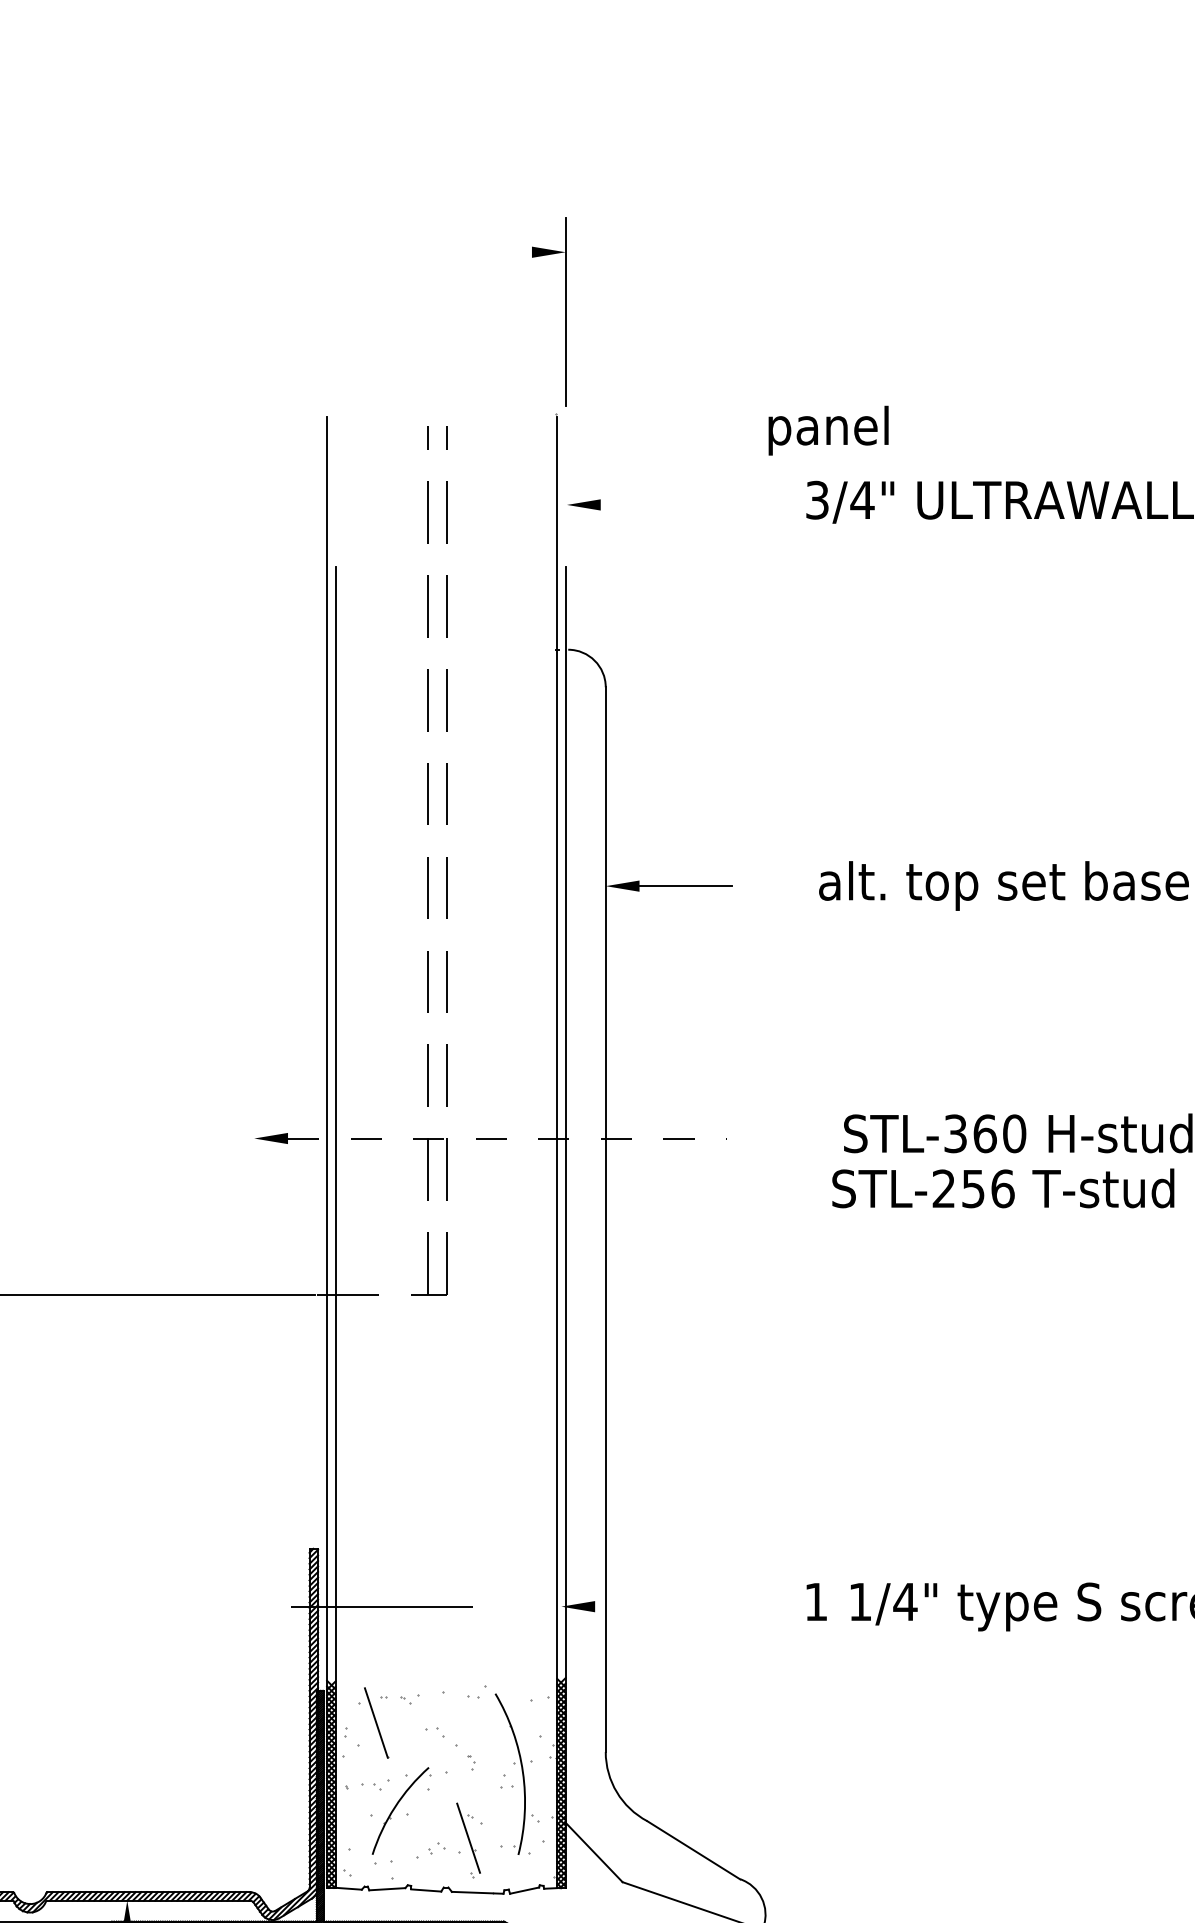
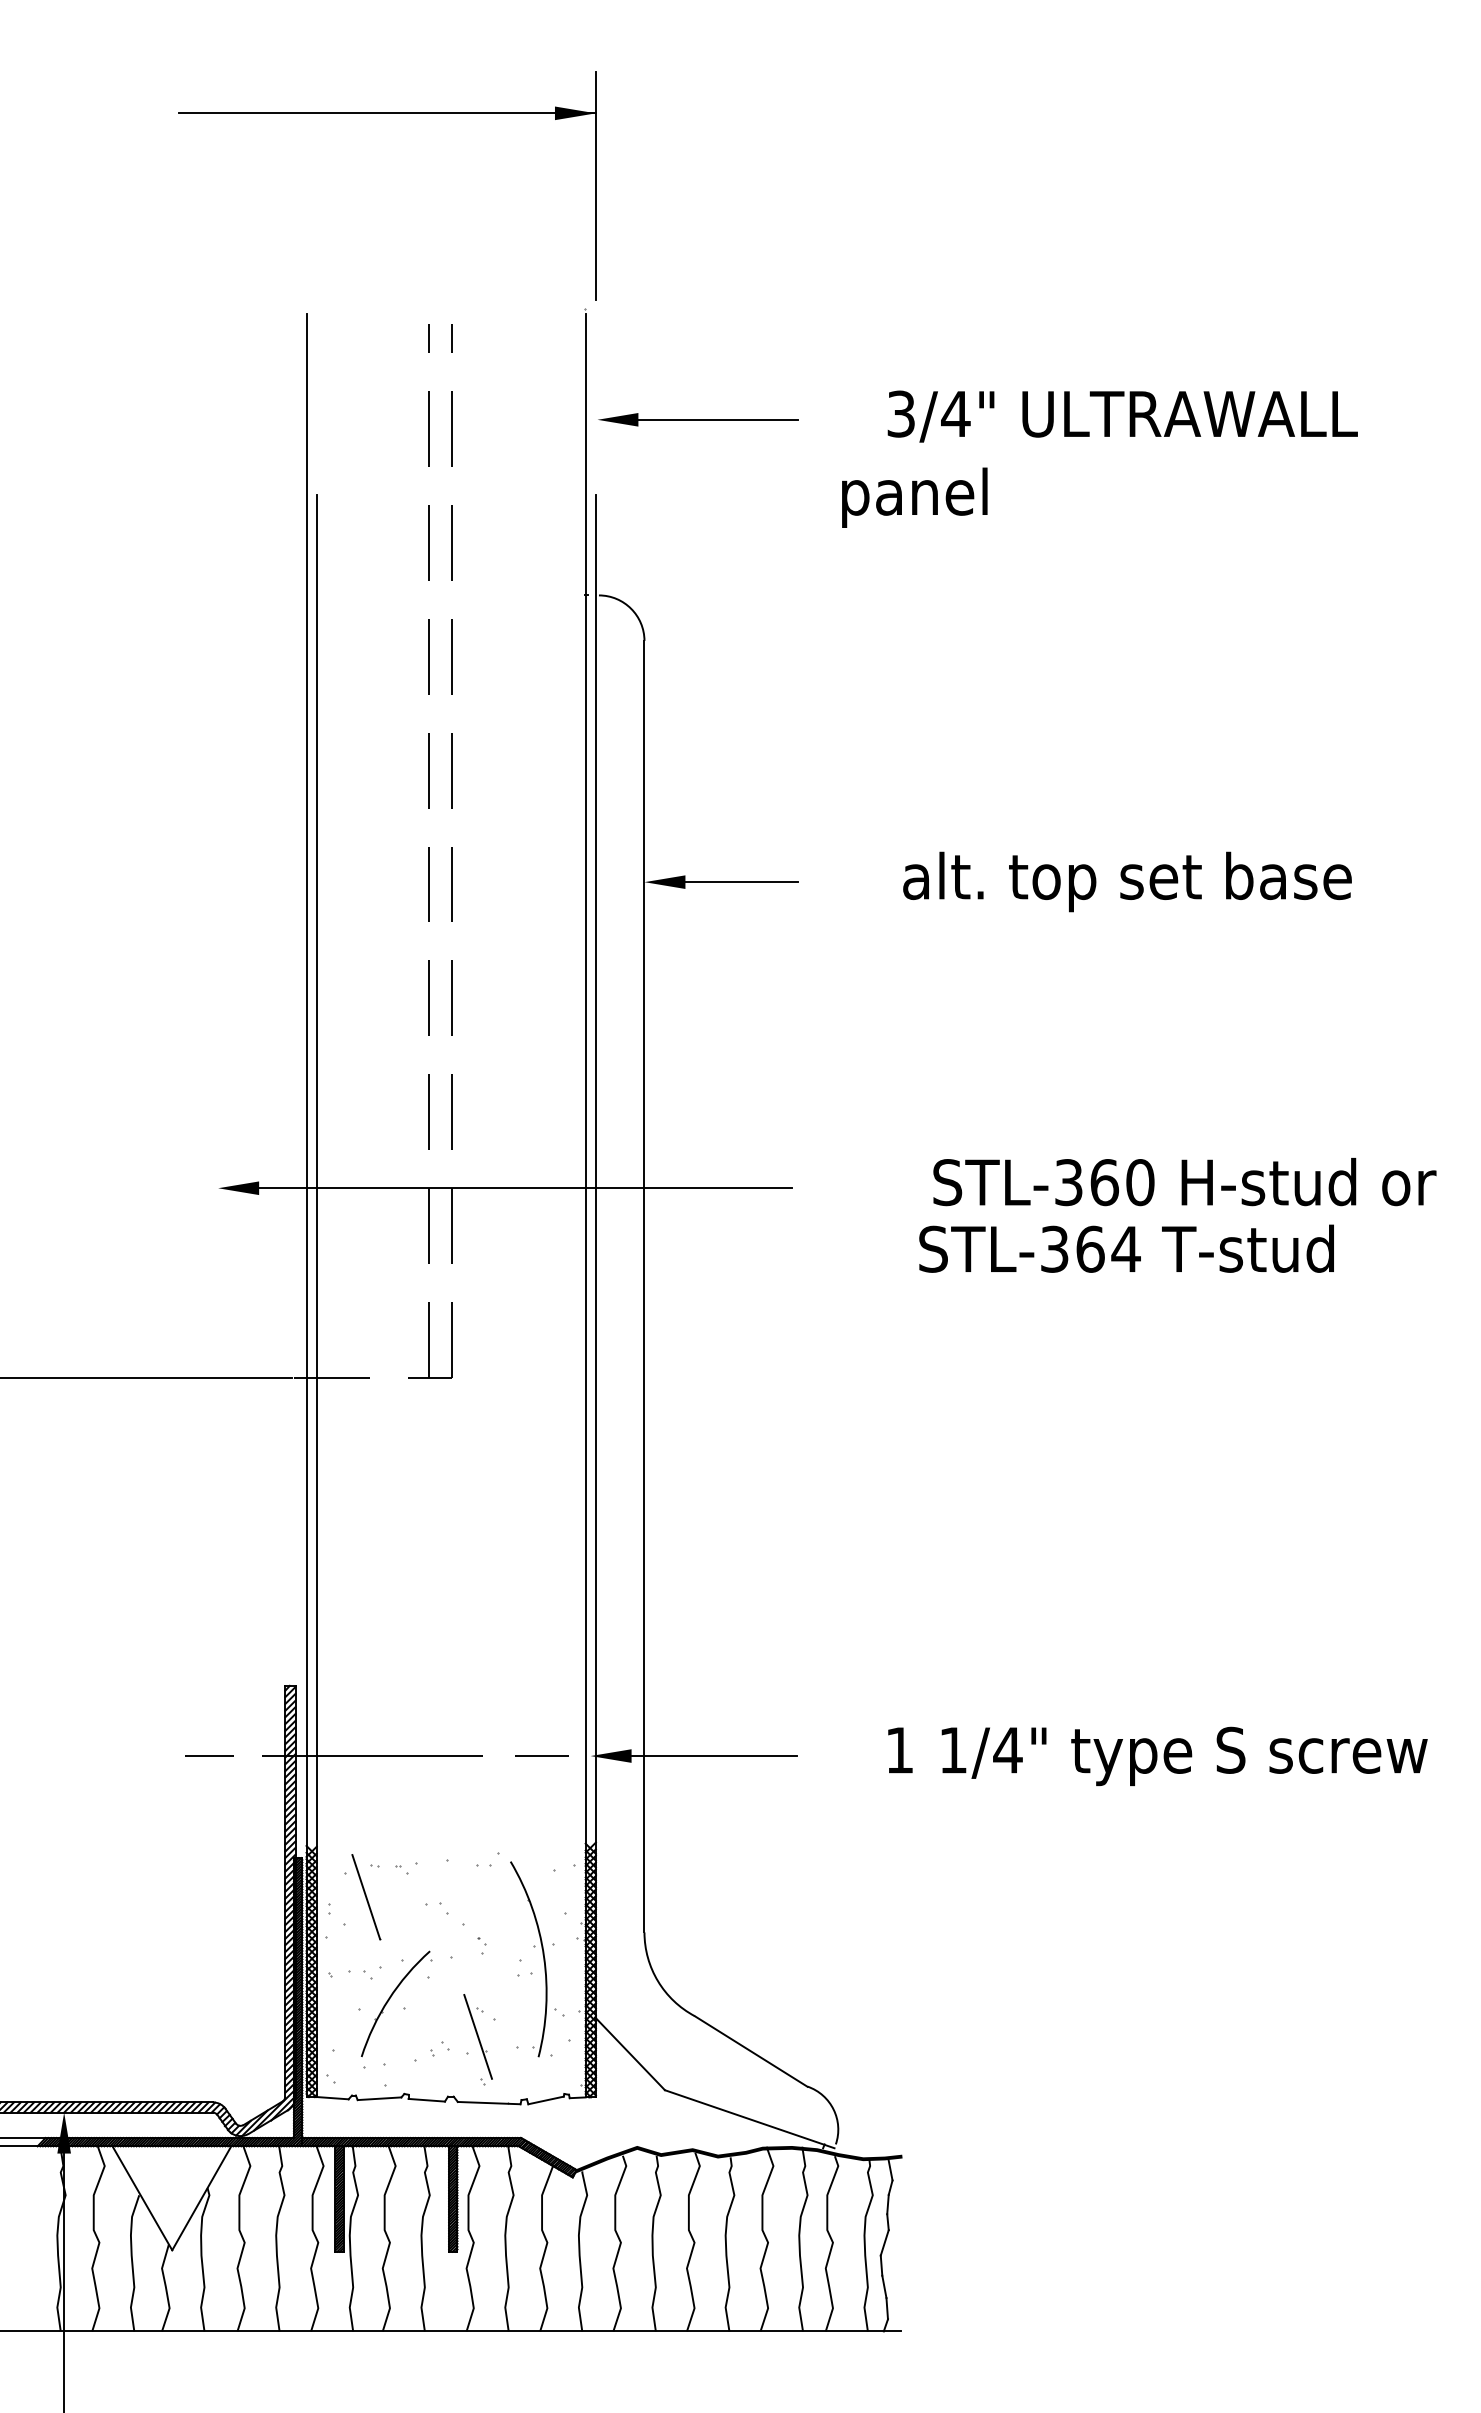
line: (393, 252) -> (386, 113), added
text: (828, 430) -> (914, 497), moved
line: (665, 504) -> (717, 419), added
line: (507, 1138) -> (525, 1188), dashed -> solid
text: (973, 1188) -> (1090, 1248), STL-256 -> STL-364
line: (247, 1607) -> (209, 1756), added
line: (521, 1607) -> (542, 1756), added
line: (663, 1607) -> (714, 1756), added

